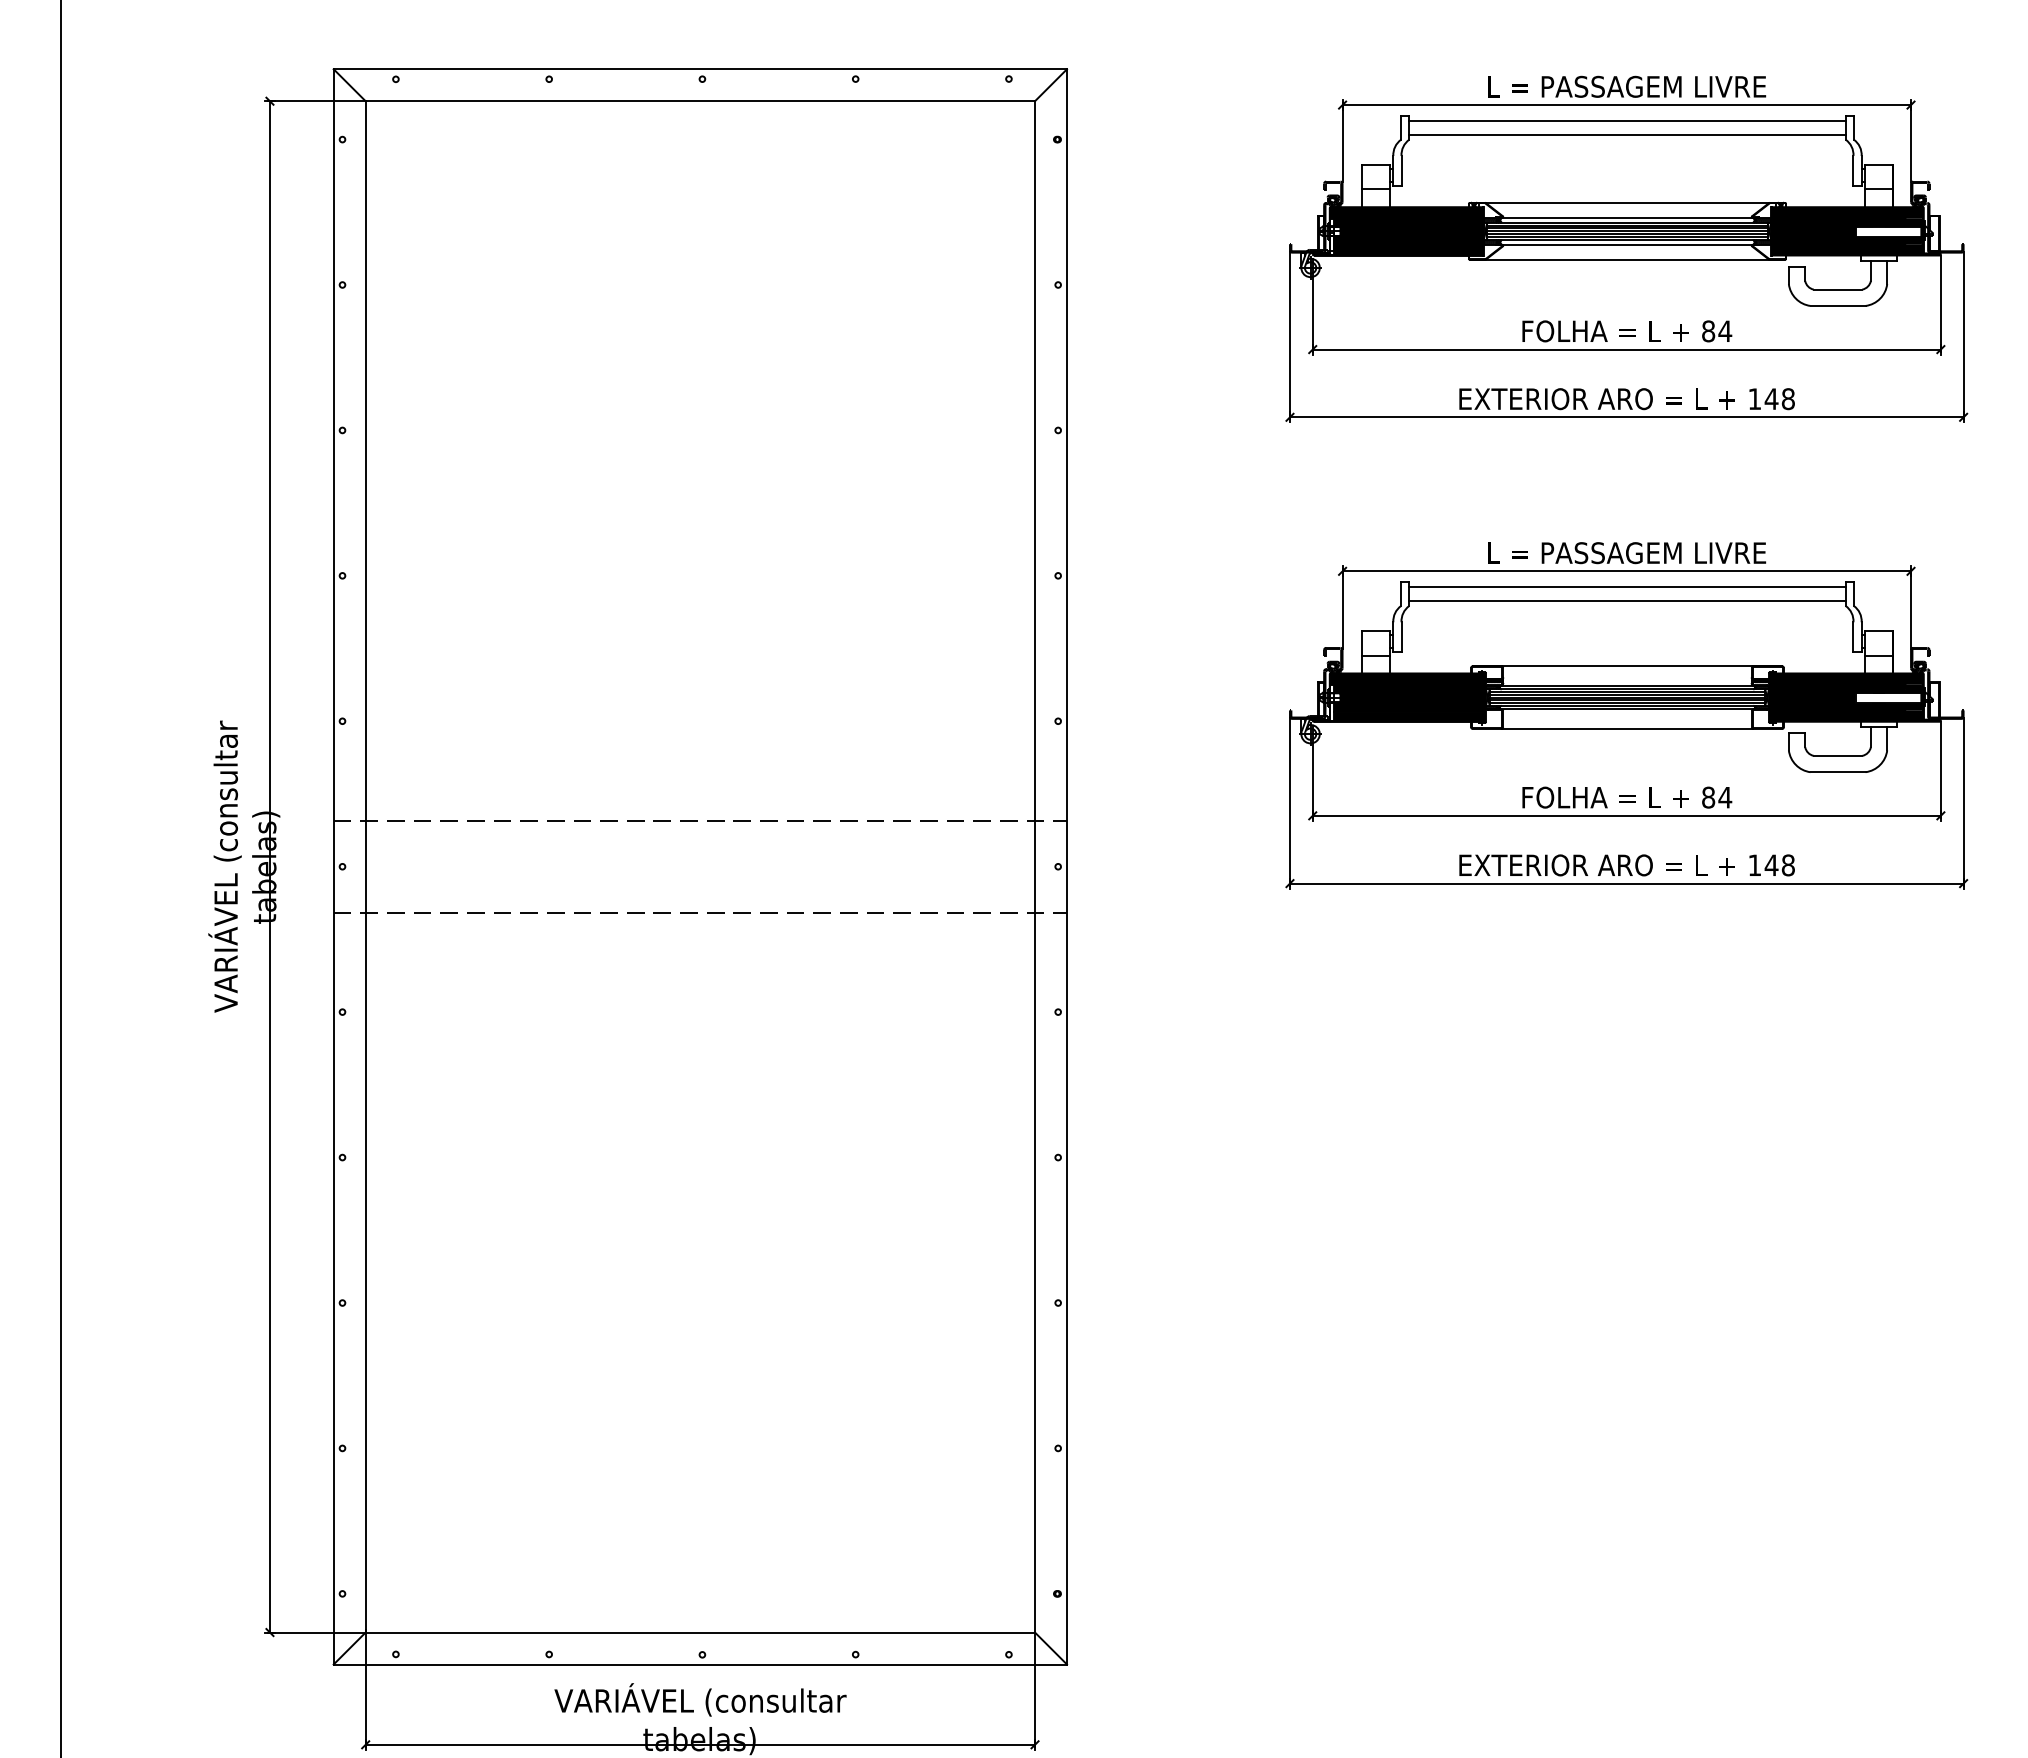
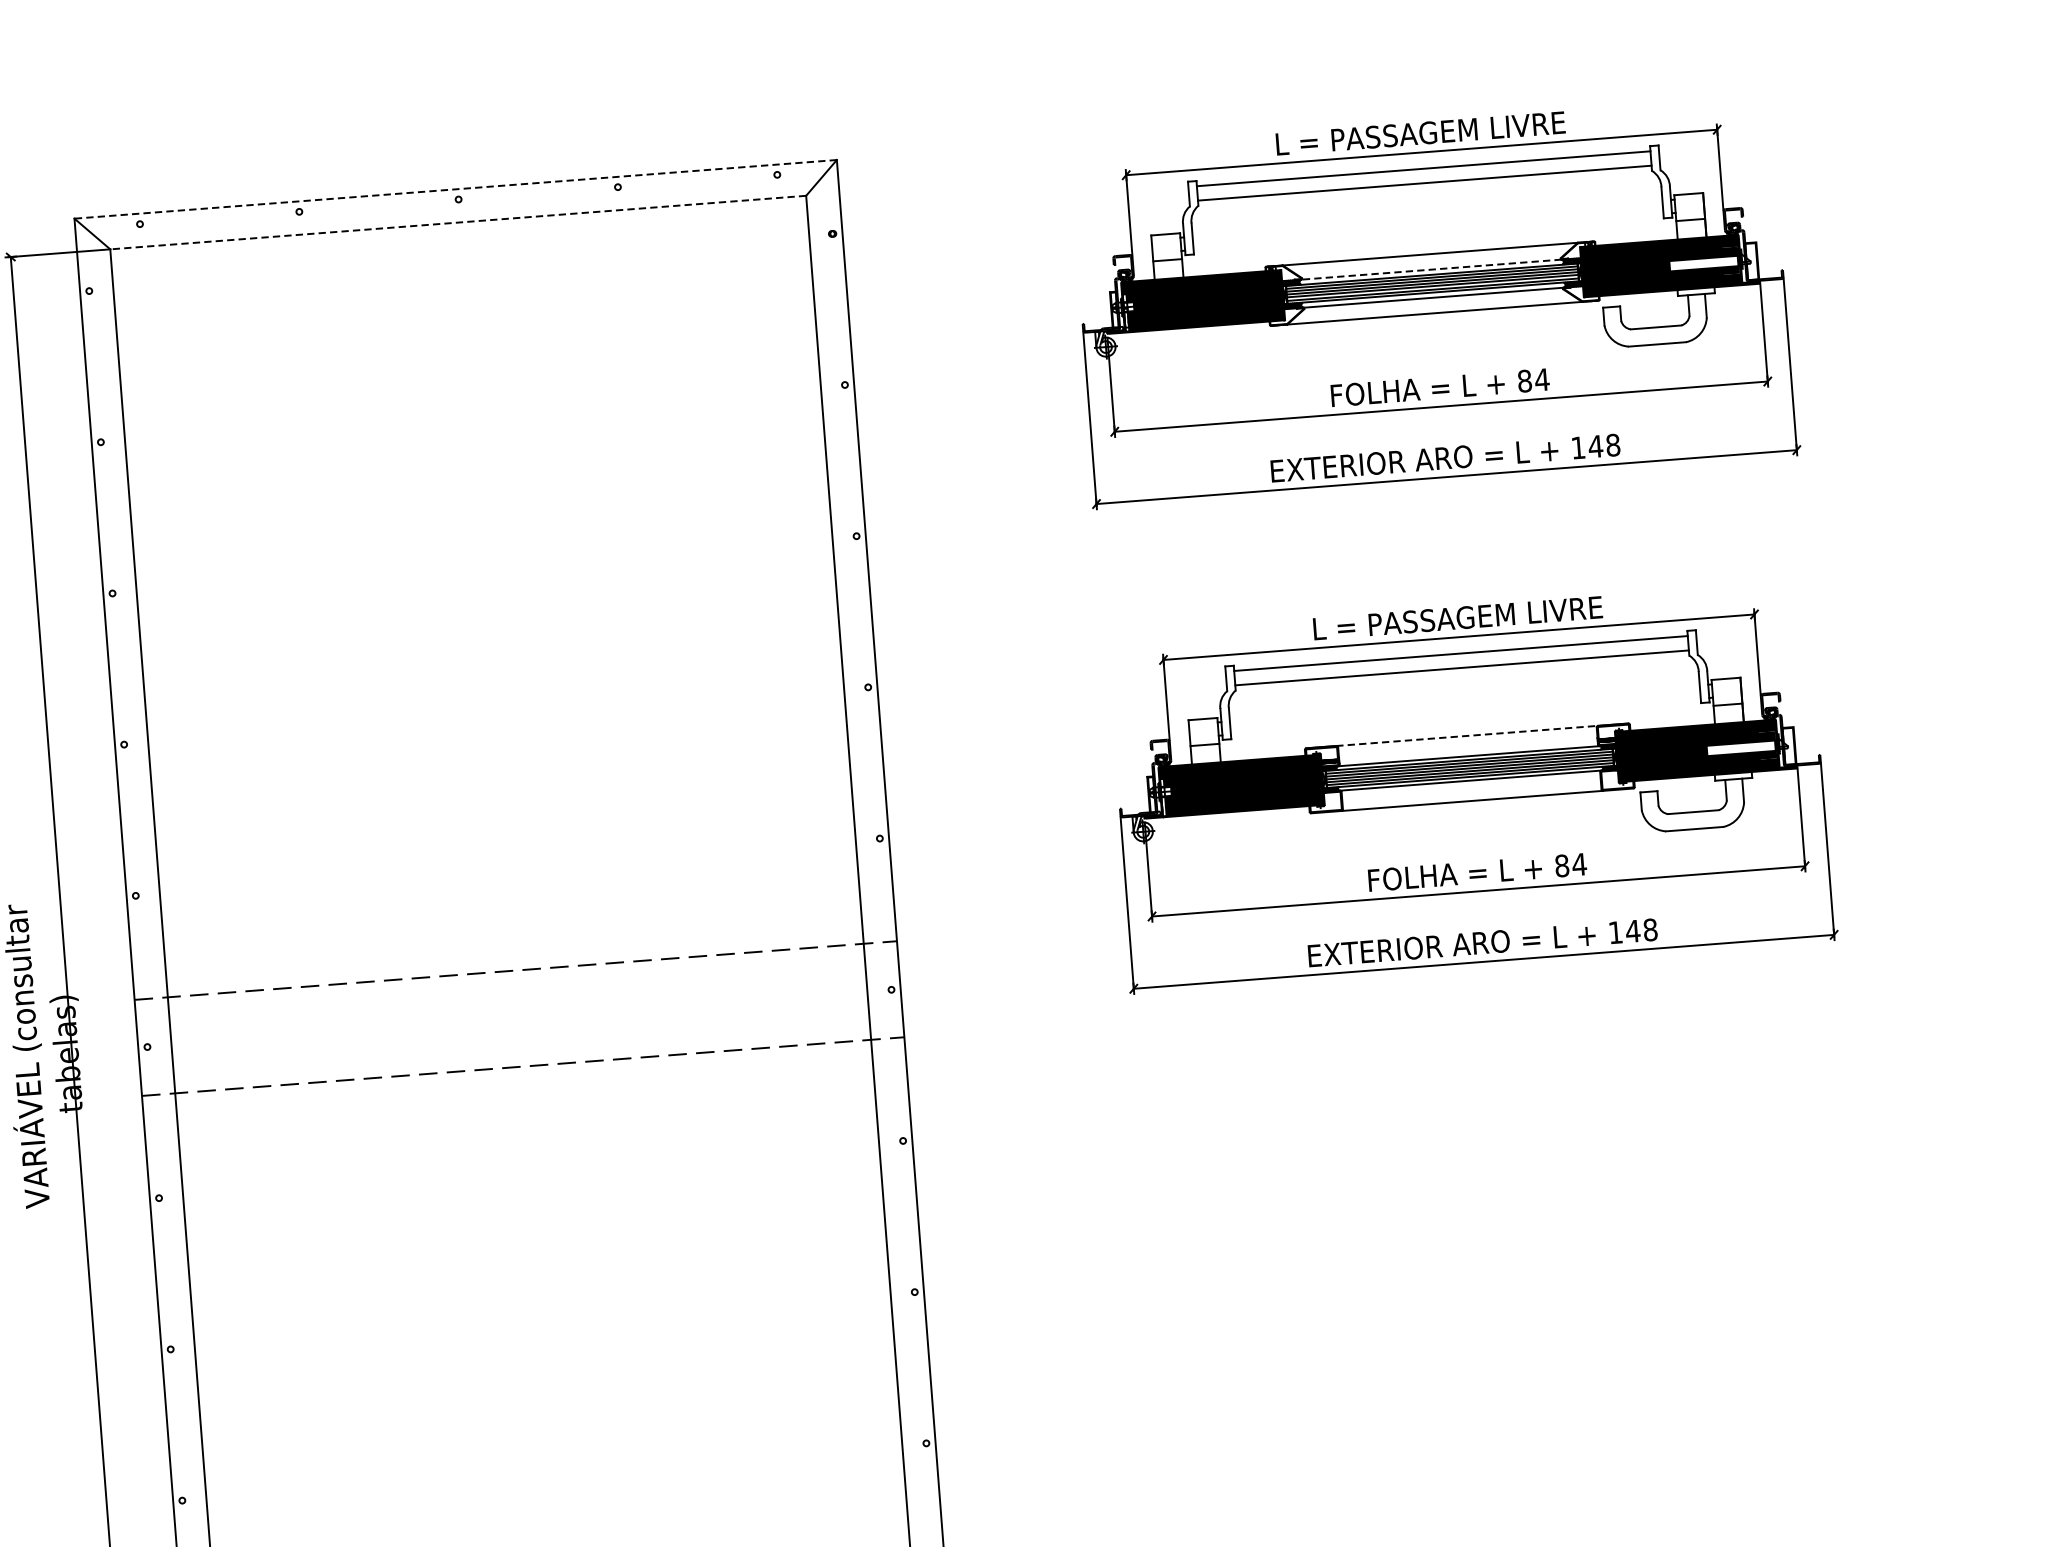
line: (700, 69) -> (455, 189), solid -> dashed
line: (700, 101) -> (458, 222), solid -> dashed
line: (1627, 217) -> (1431, 269), solid -> dashed
line: (1627, 666) -> (1467, 736), solid -> dashed

